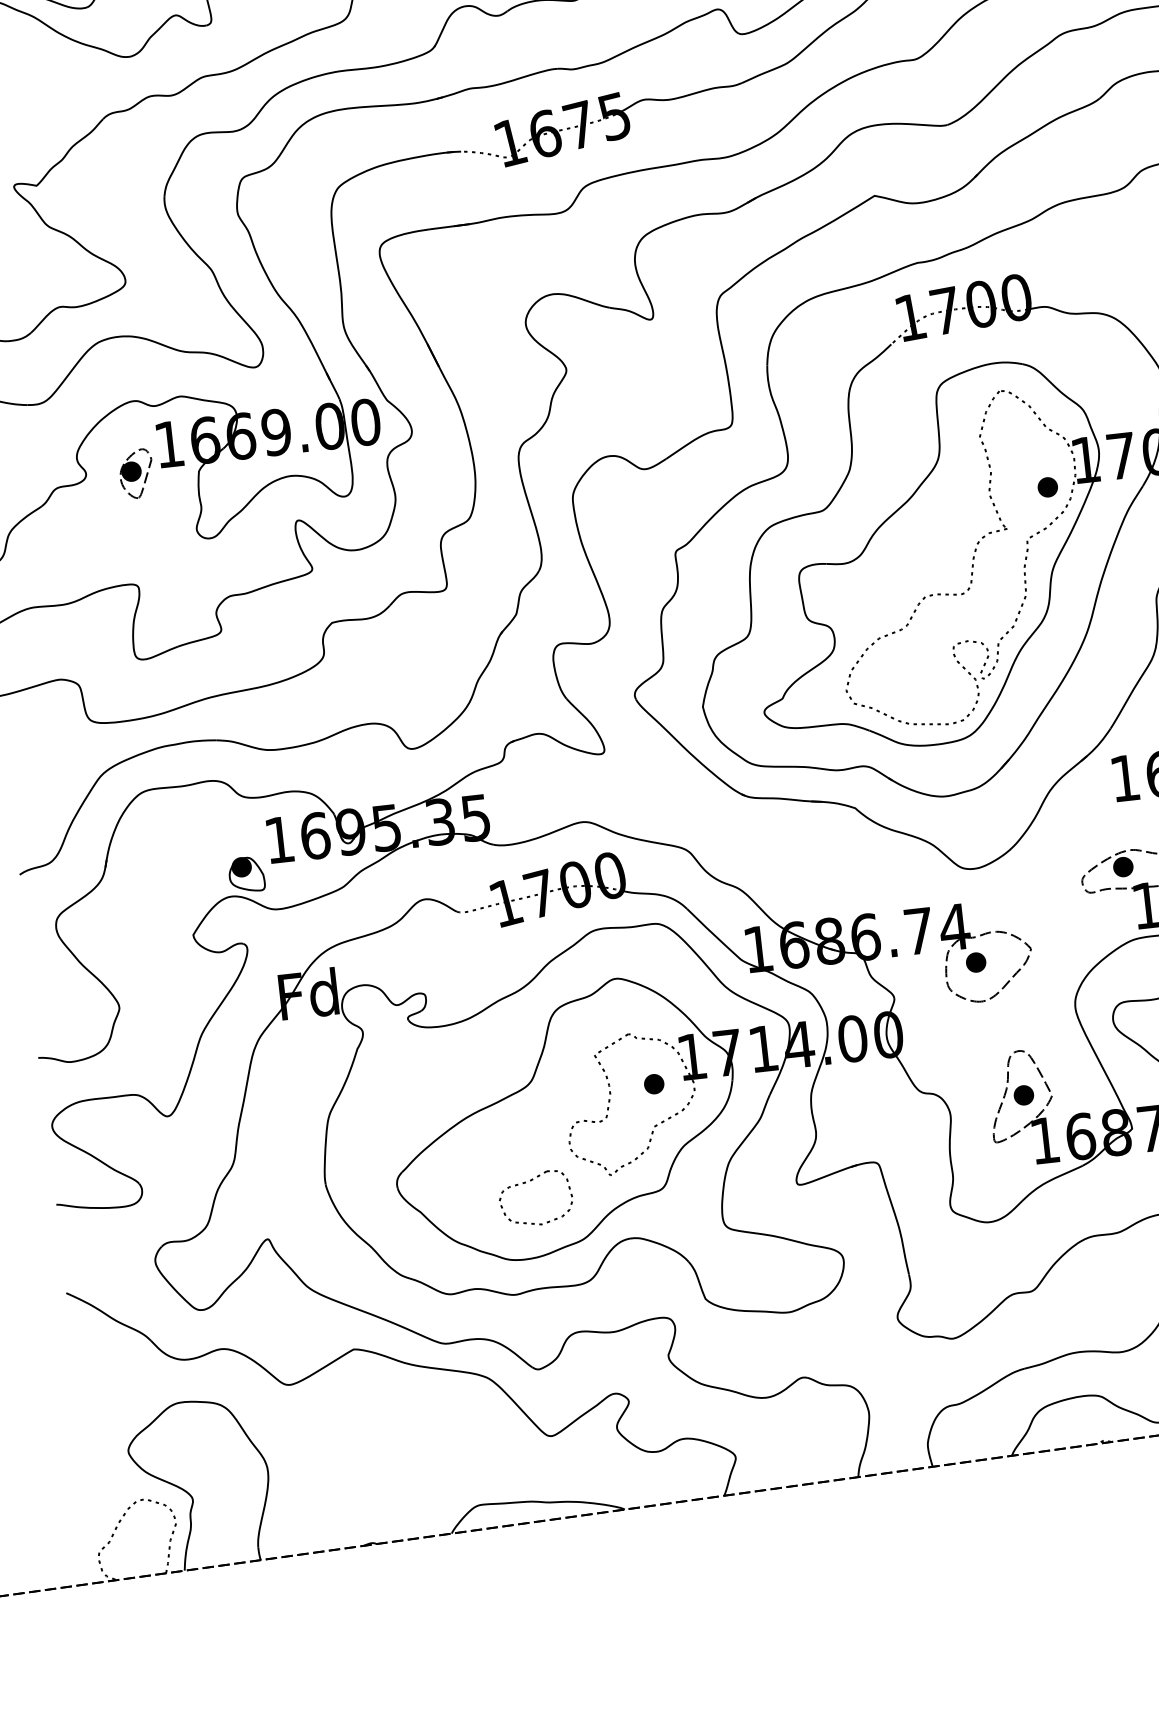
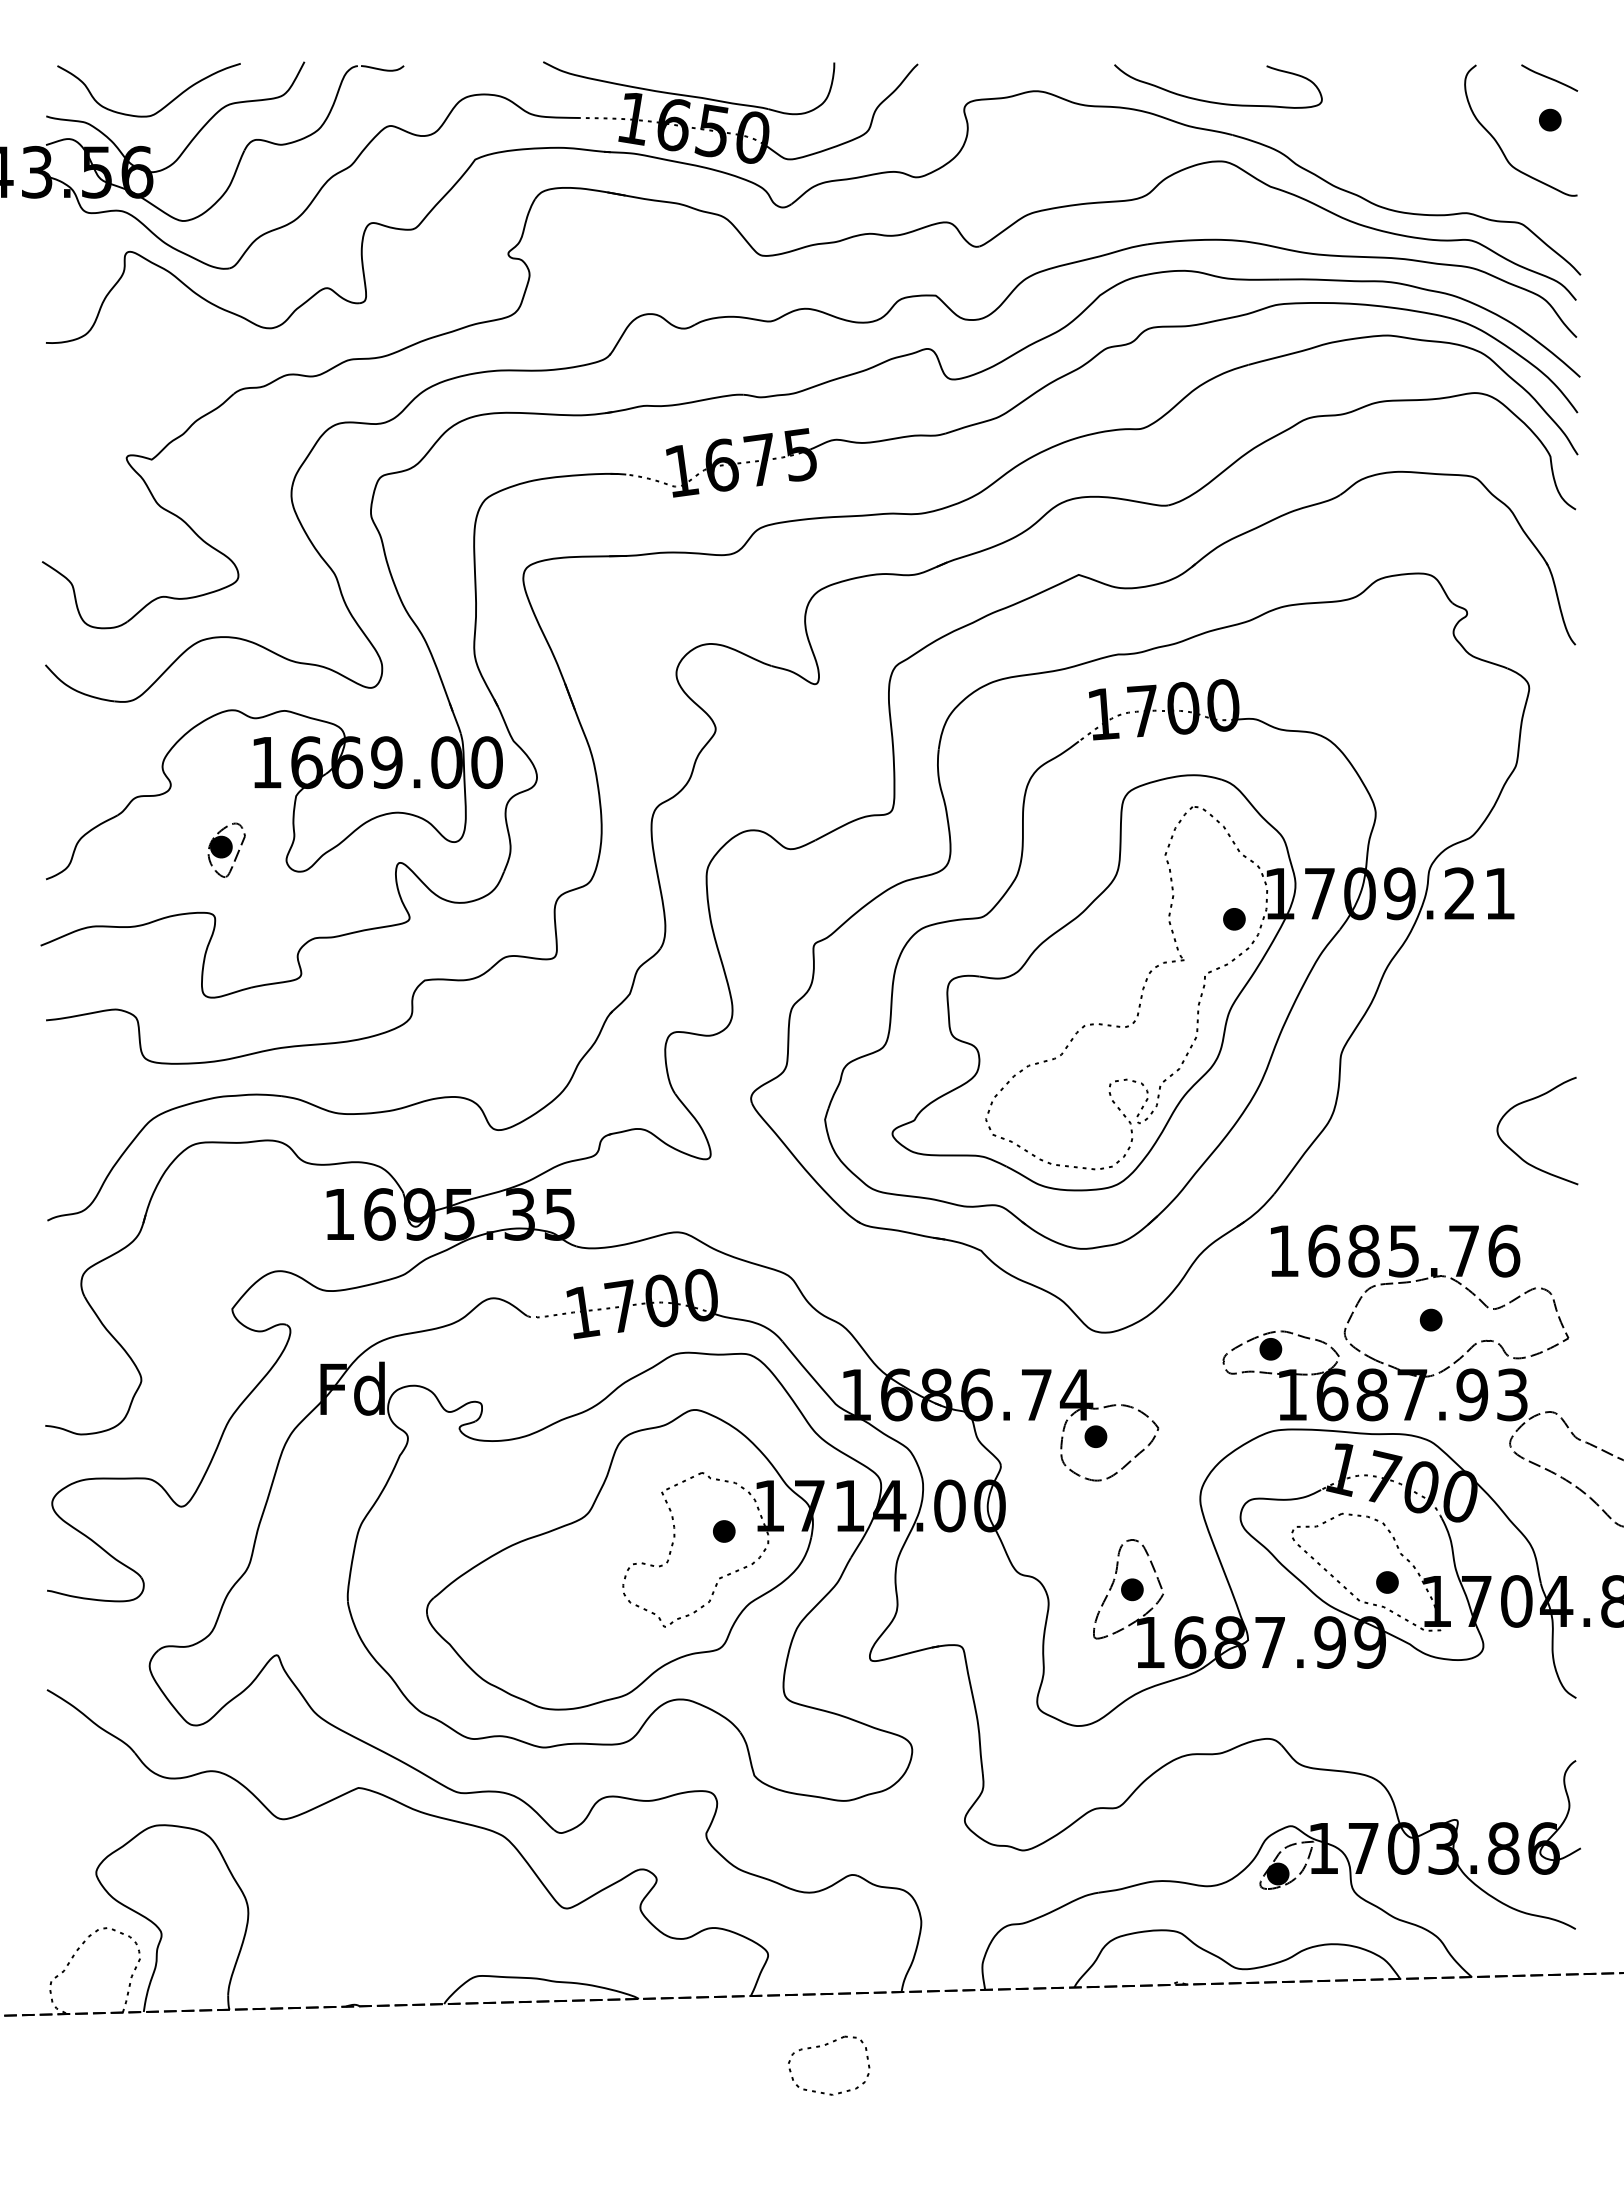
part: (136, 473) -> (226, 849), moved
part: (246, 874) -> (298, 1248), removed
part: (531, 1181) -> (826, 2045), moved

